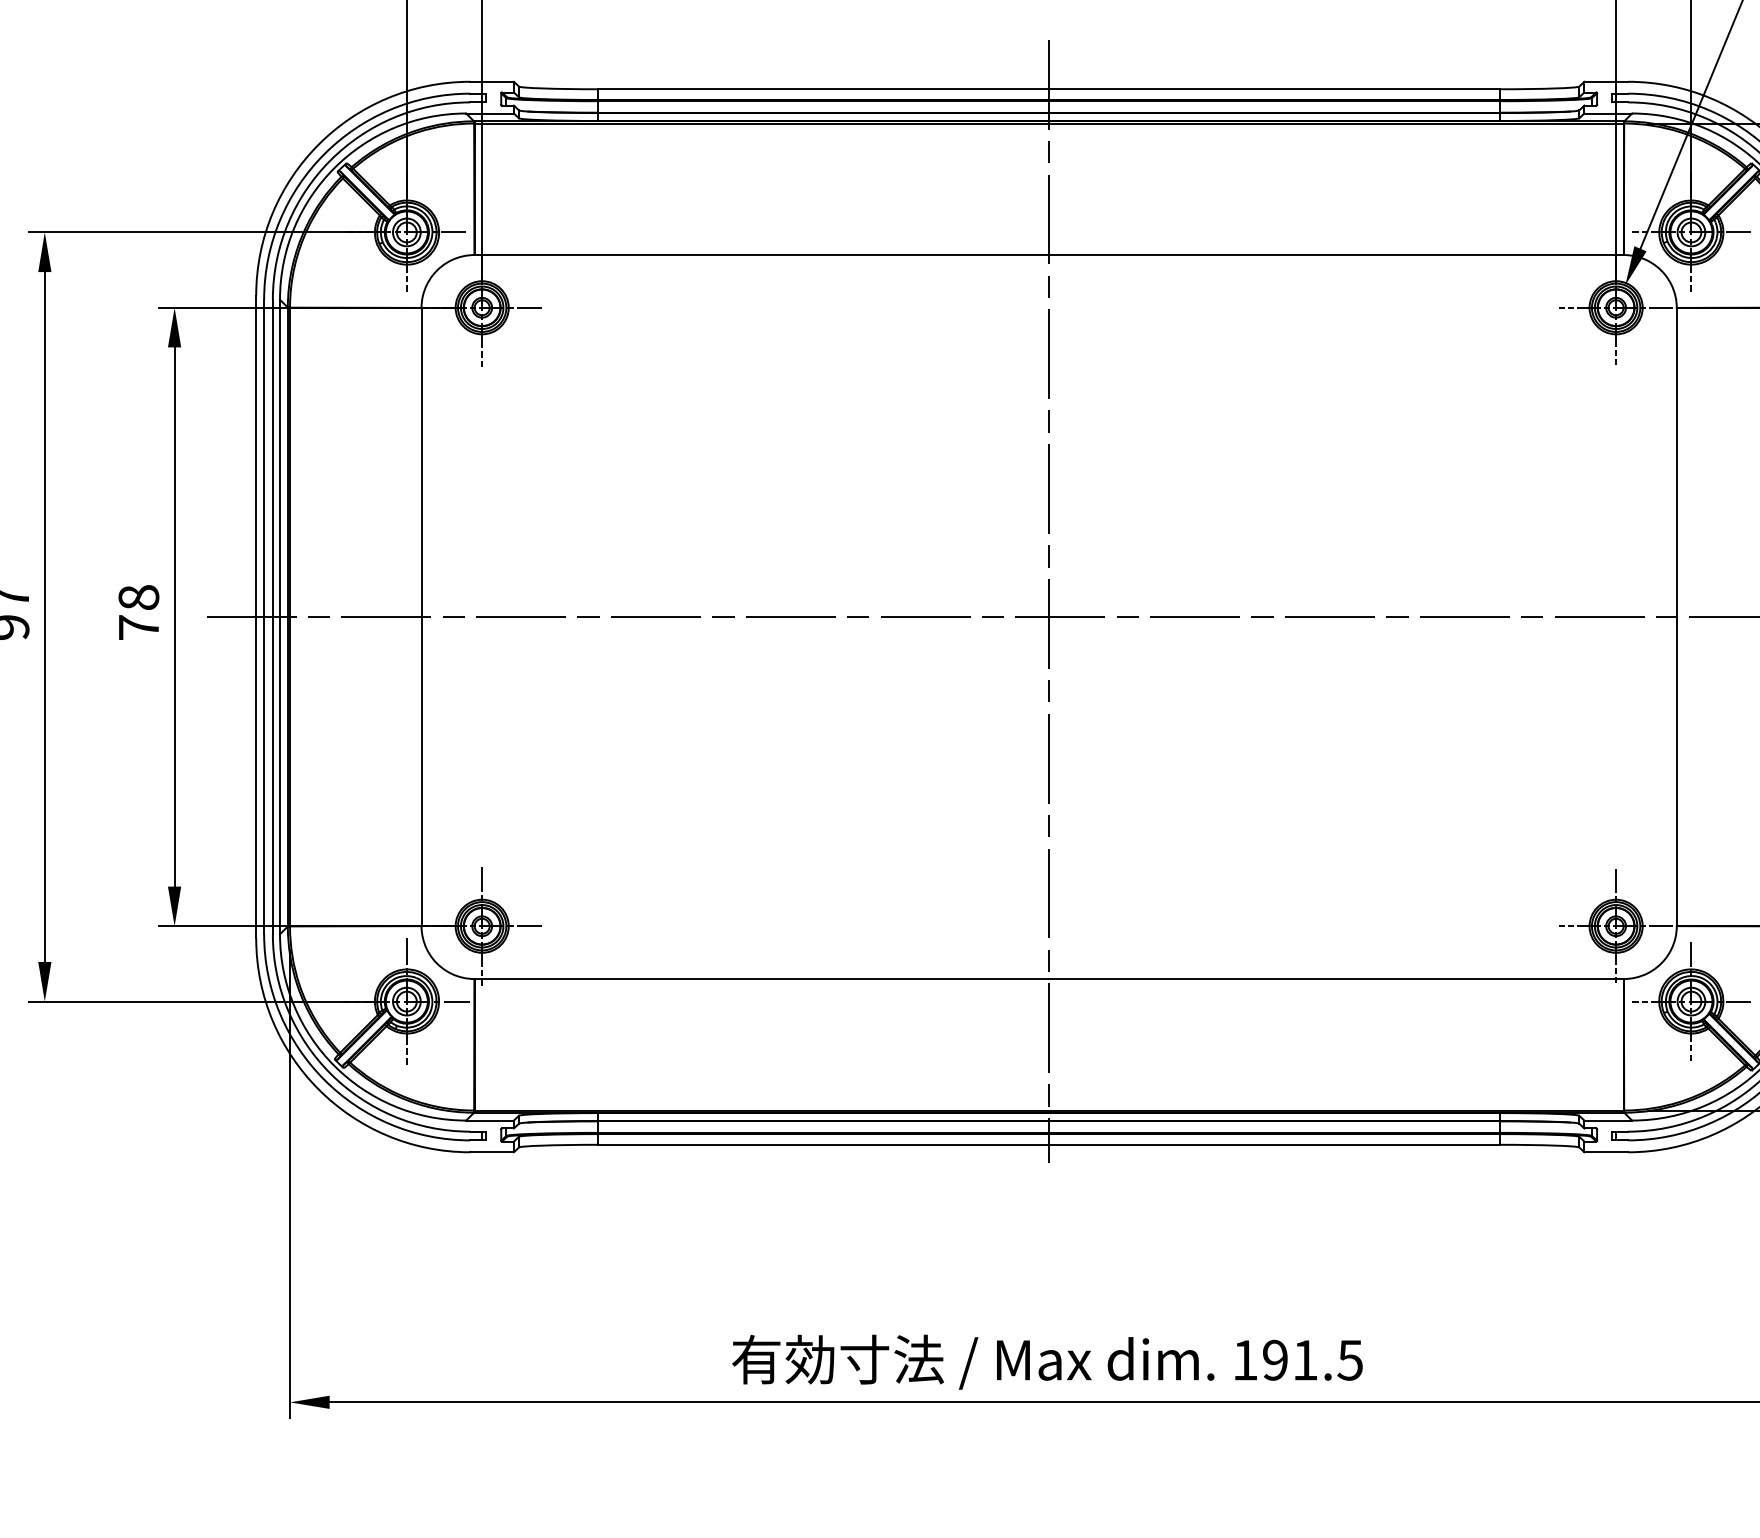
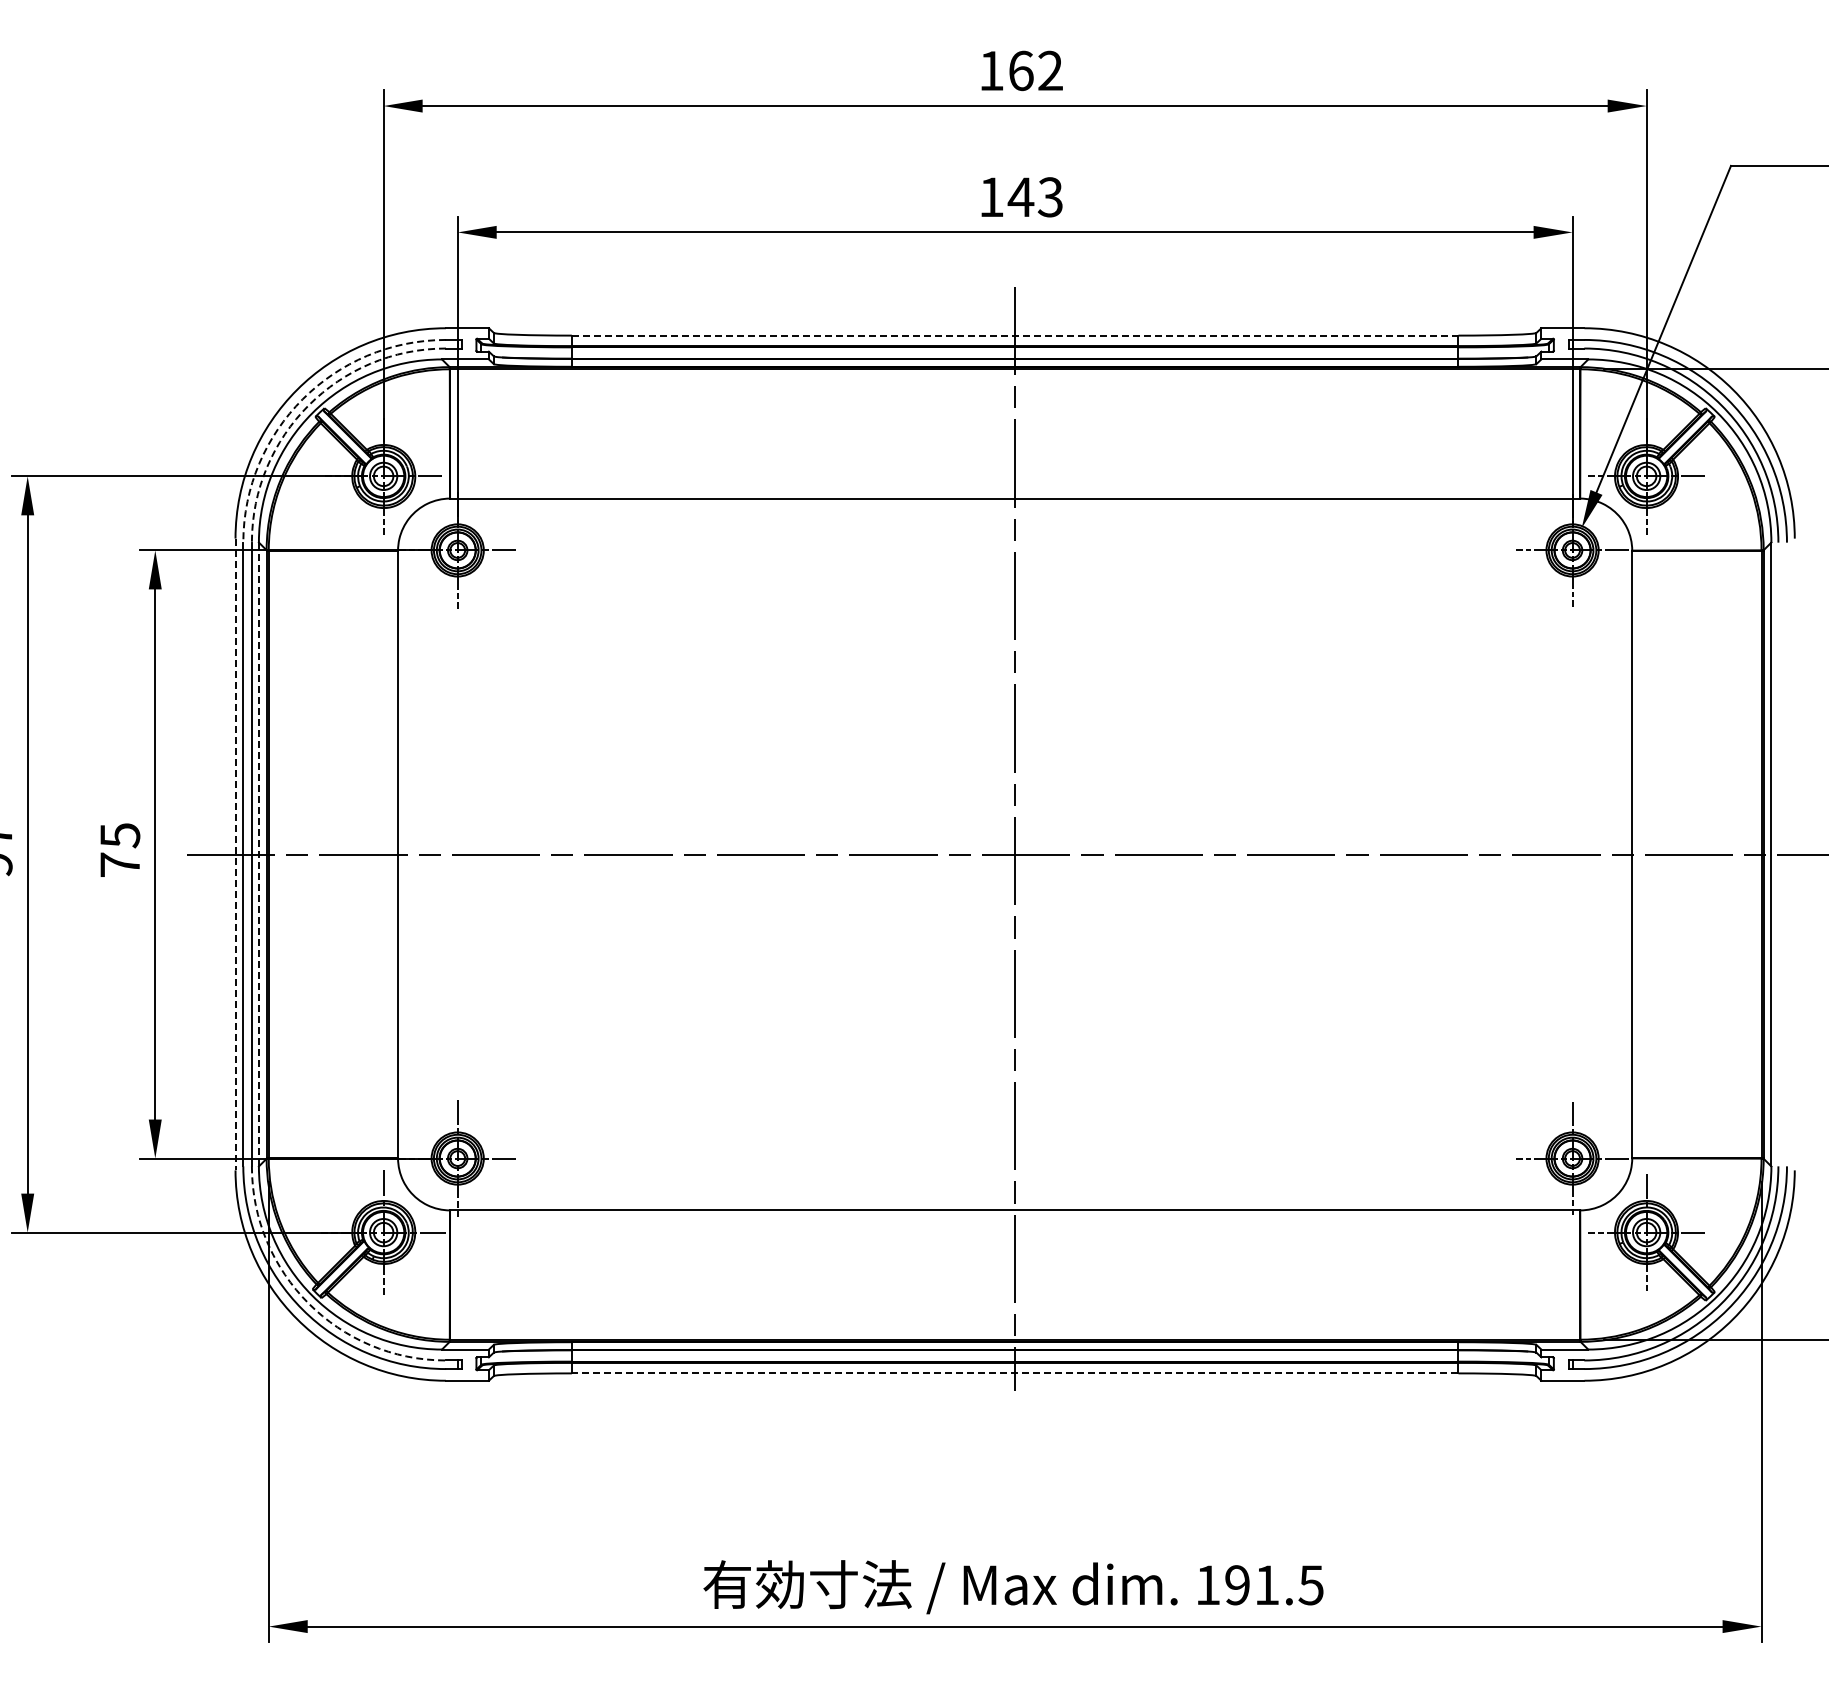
line: (1049, 89) -> (1015, 335), solid -> dashed
arc: (324, 154) -> (302, 399), solid -> dashed
arc: (330, 160) -> (308, 405), solid -> dashed
text: (139, 597) -> (120, 835), 78 -> 75
line: (256, 617) -> (235, 854), solid -> dashed
line: (279, 617) -> (258, 854), solid -> dashed
arc: (330, 1073) -> (308, 1303), solid -> dashed
line: (1048, 1144) -> (1014, 1373), solid -> dashed

